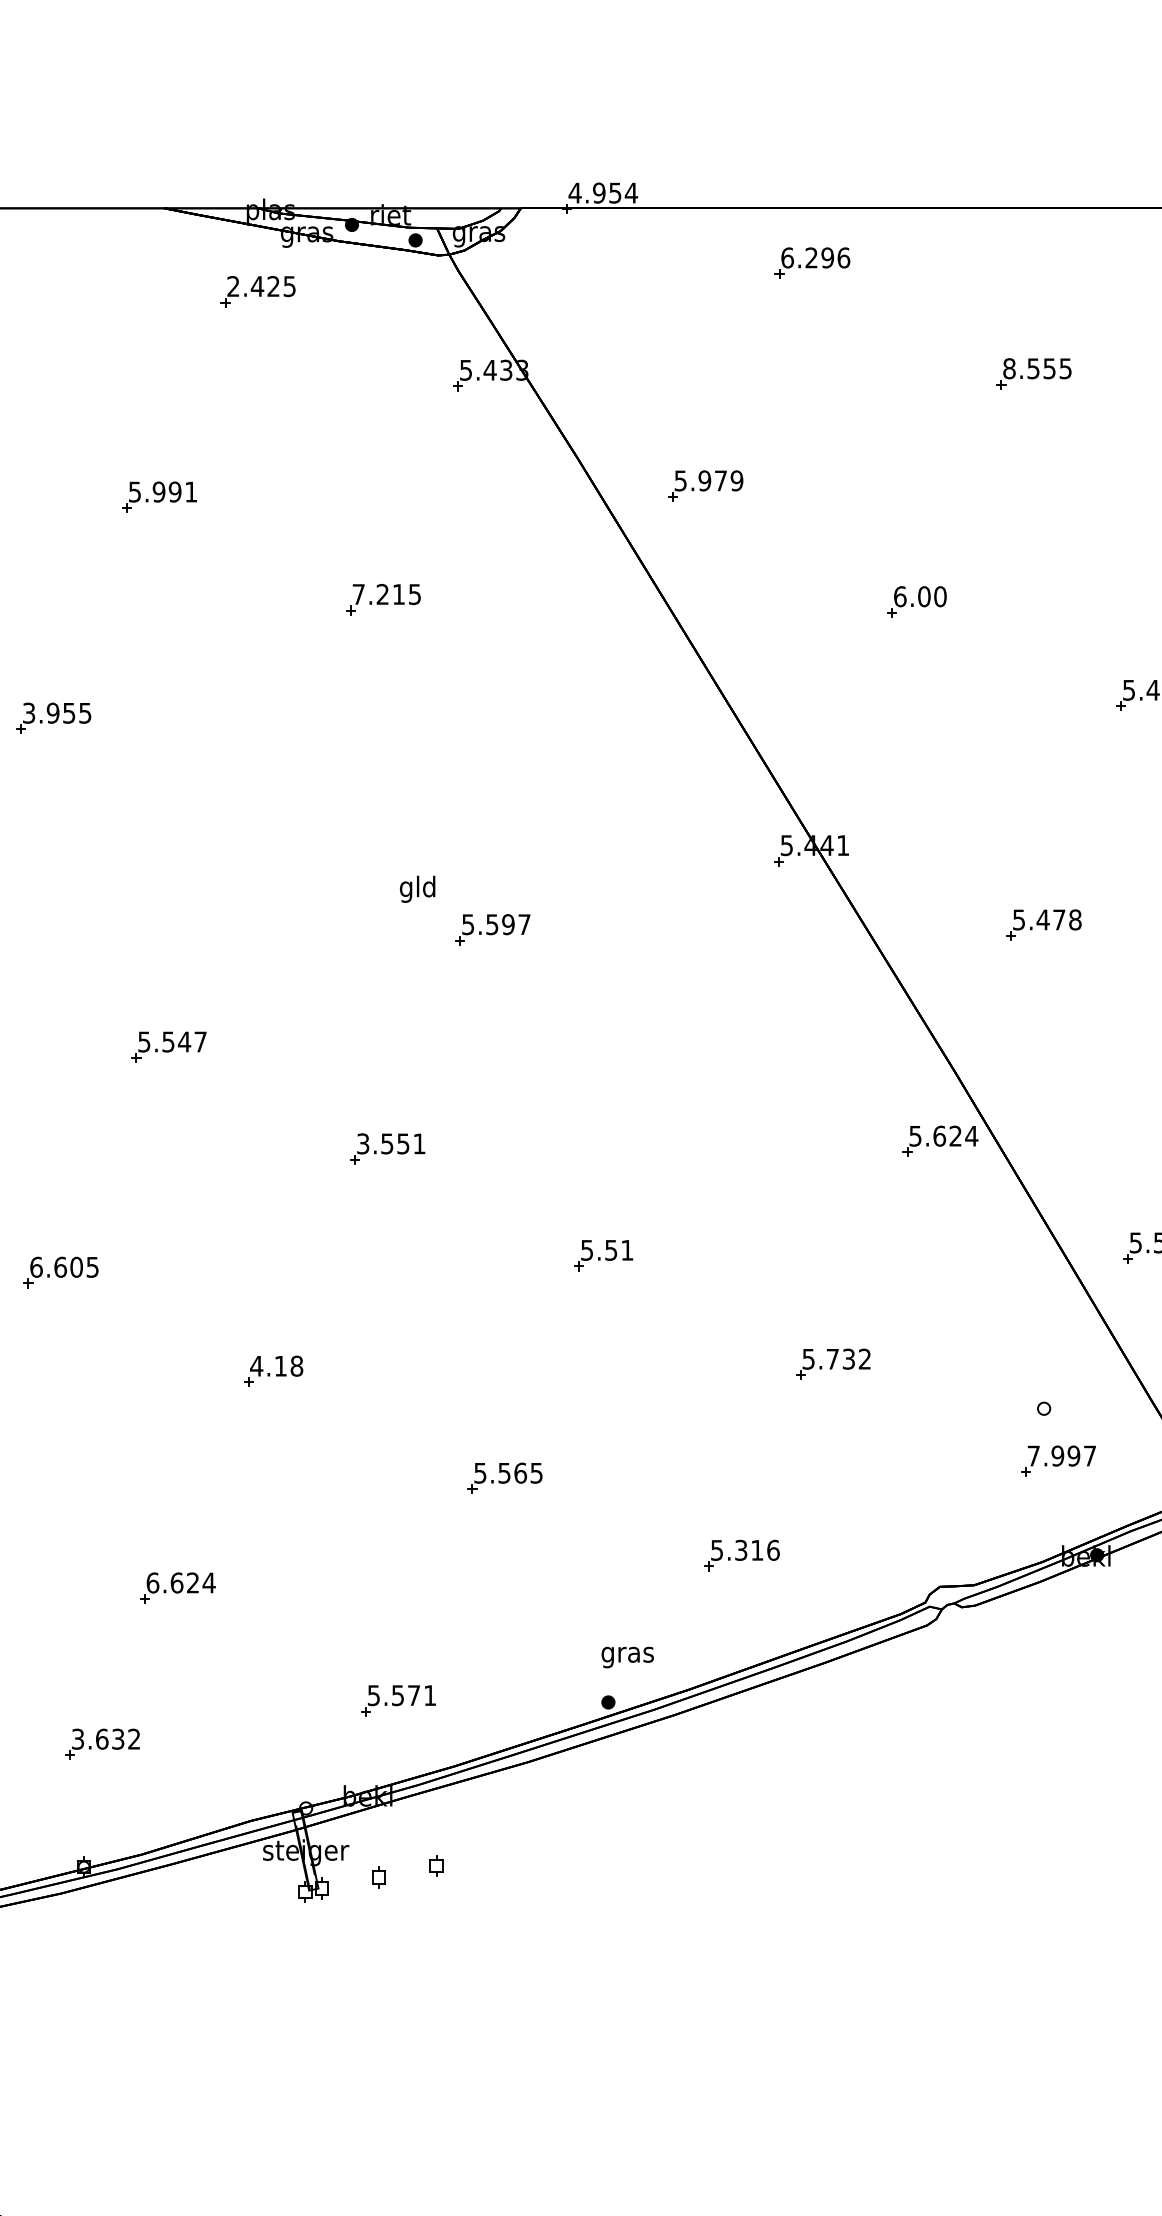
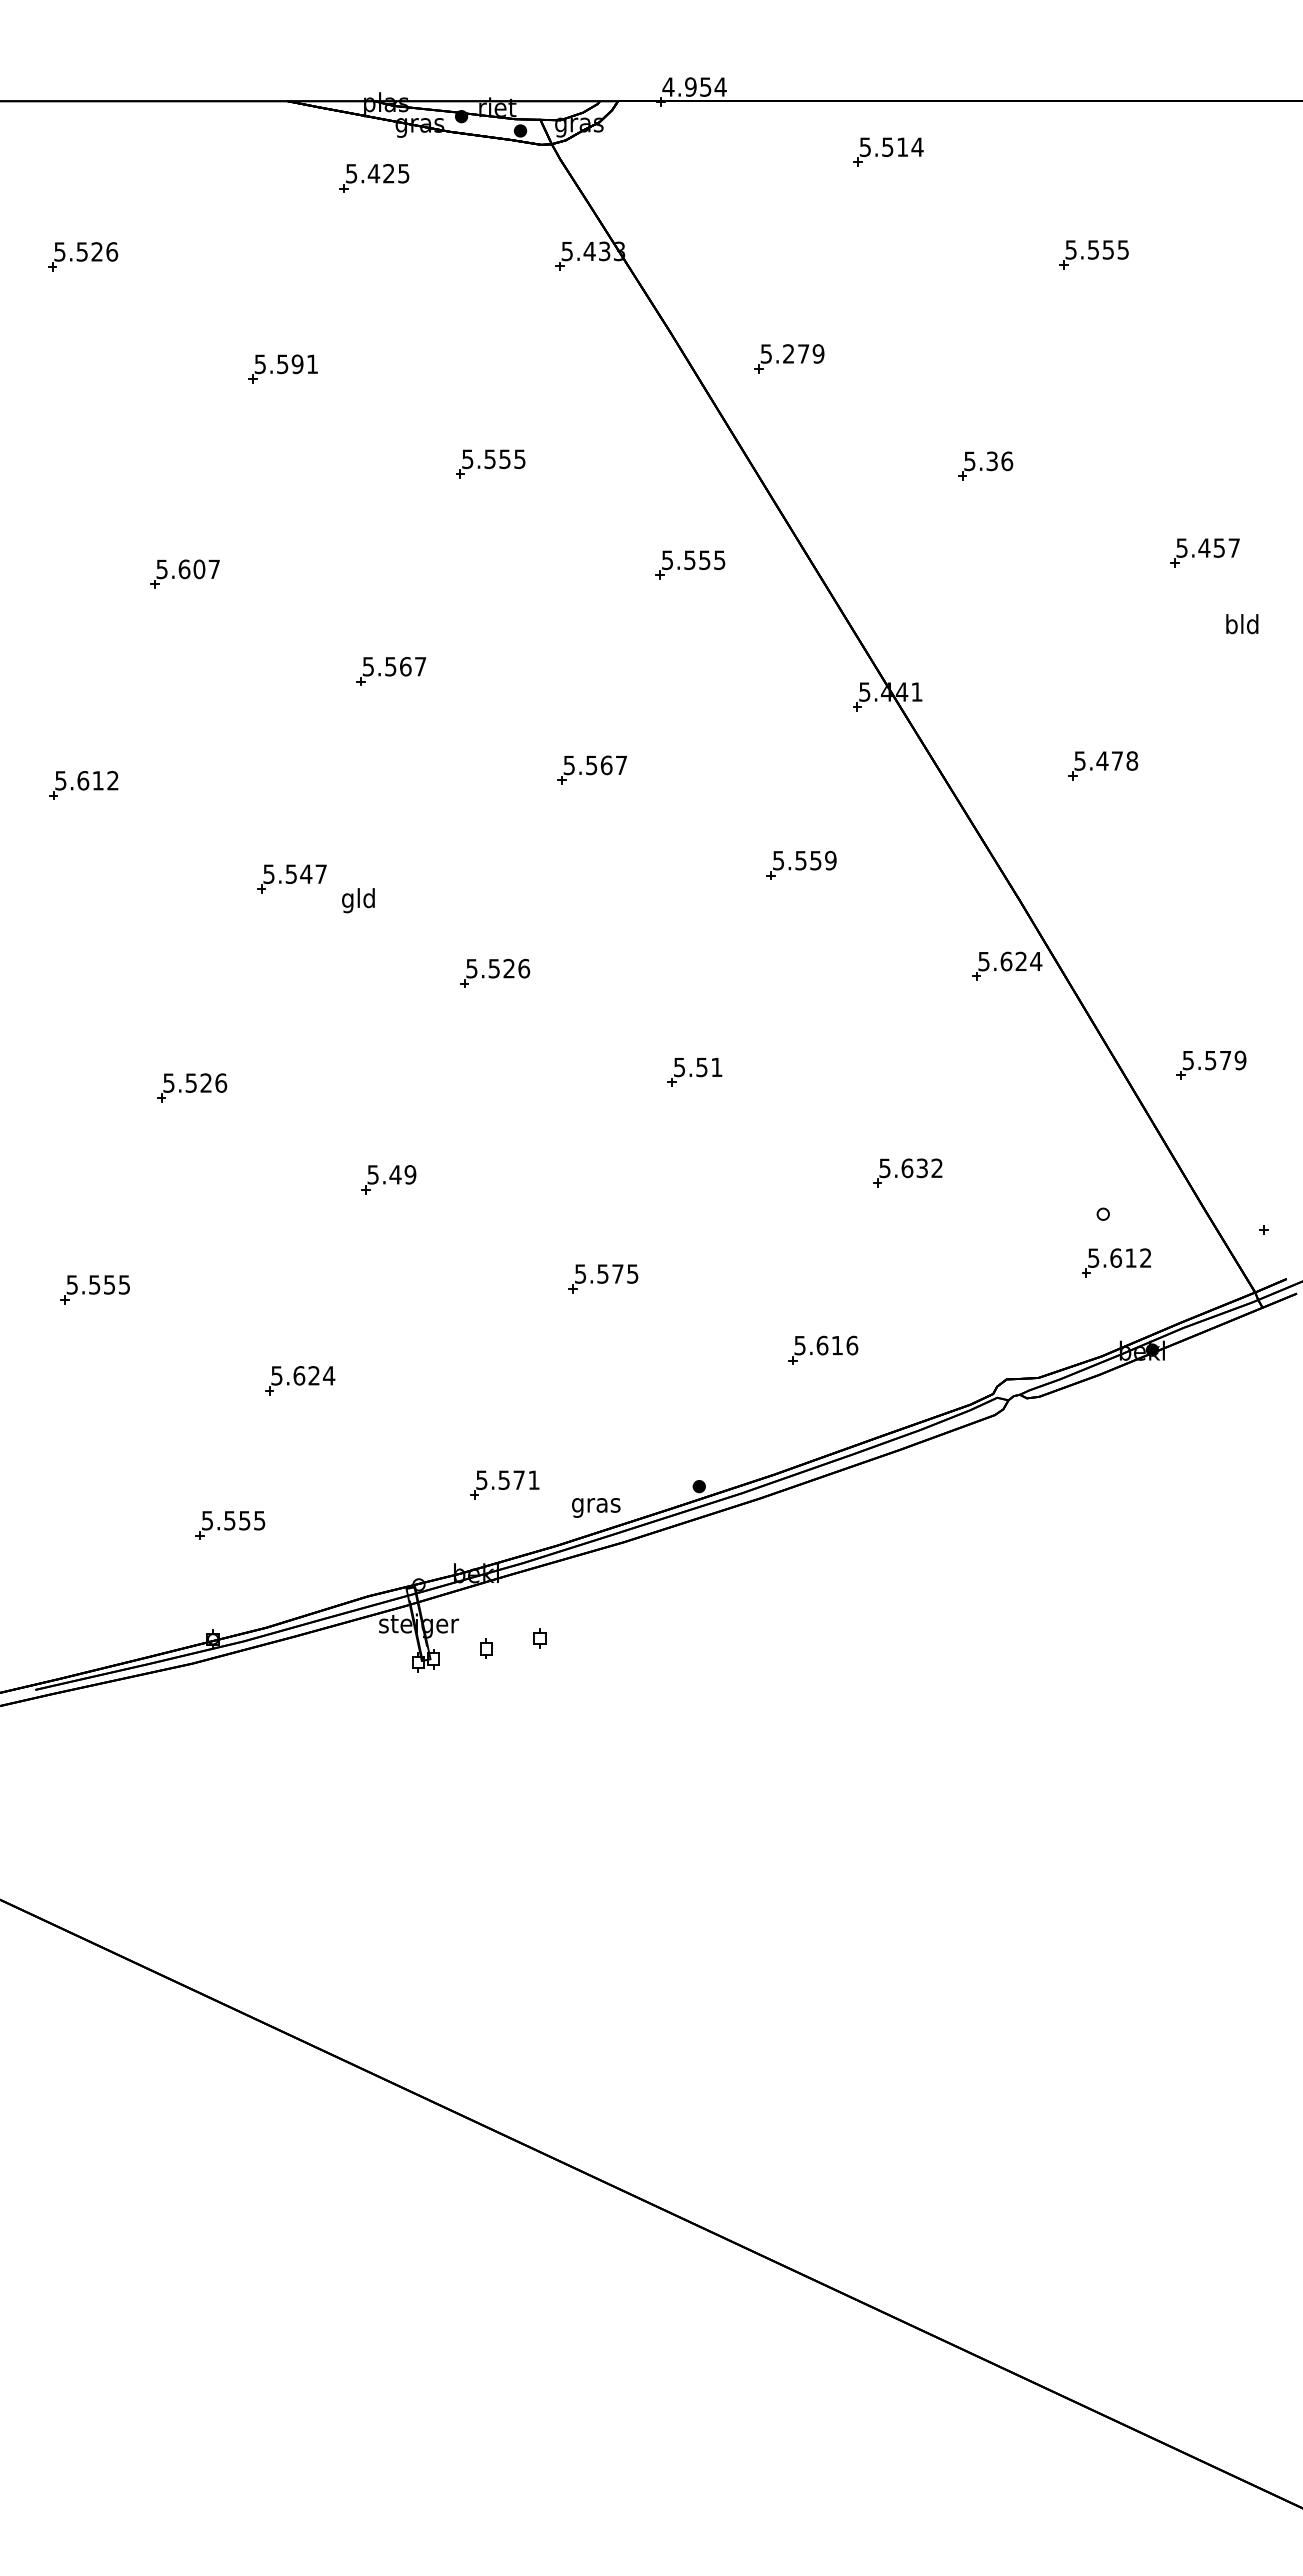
text: (815, 257) -> (891, 146), 6.296 -> 5.514
text: (233, 286) -> (351, 173), 2.425 -> 5.425
text: (1008, 368) -> (1070, 249), 8.555 -> 5.555
text: (704, 480) -> (788, 353), 5.979 -> 5.279
text: (158, 491) -> (282, 363), 5.991 -> 5.591
text: (378, 594) -> (486, 459), 7.215 -> 5.555
text: (920, 596) -> (988, 461), 6.00 -> 5.36
part: (598, 707) -> (690, 564), added
text: (57, 713) -> (188, 569), 3.955 -> 5.607
part: (275, 823) -> (390, 671), added
text: (417, 889) -> (358, 900), moved
text: (508, 924) -> (606, 765), 5.597 -> 5.567
part: (718, 1031) -> (801, 864), added
text: (391, 1143) -> (498, 968), 3.551 -> 5.526
text: (65, 1266) -> (195, 1082), 6.605 -> 5.526
text: (832, 1359) -> (907, 1168), 5.732 -> 5.632
text: (276, 1365) -> (391, 1174), 4.18 -> 5.49
text: (1061, 1455) -> (1119, 1257), 7.997 -> 5.612
text: (520, 1472) -> (617, 1273), 5.565 -> 5.575
text: (741, 1550) -> (822, 1345), 5.316 -> 5.616
text: (152, 1582) -> (276, 1375), 6.624 -> 5.624
text: (628, 1657) -> (596, 1507), moved
text: (106, 1739) -> (233, 1520), 3.632 -> 5.555

